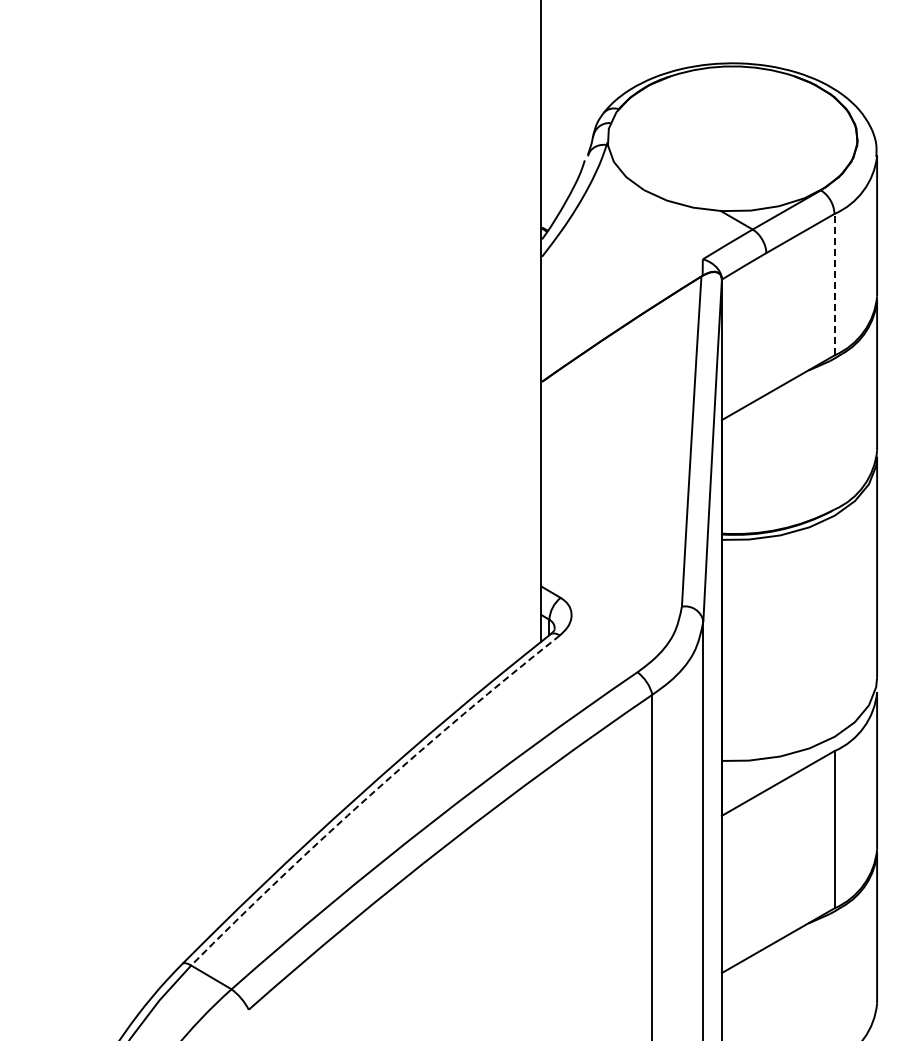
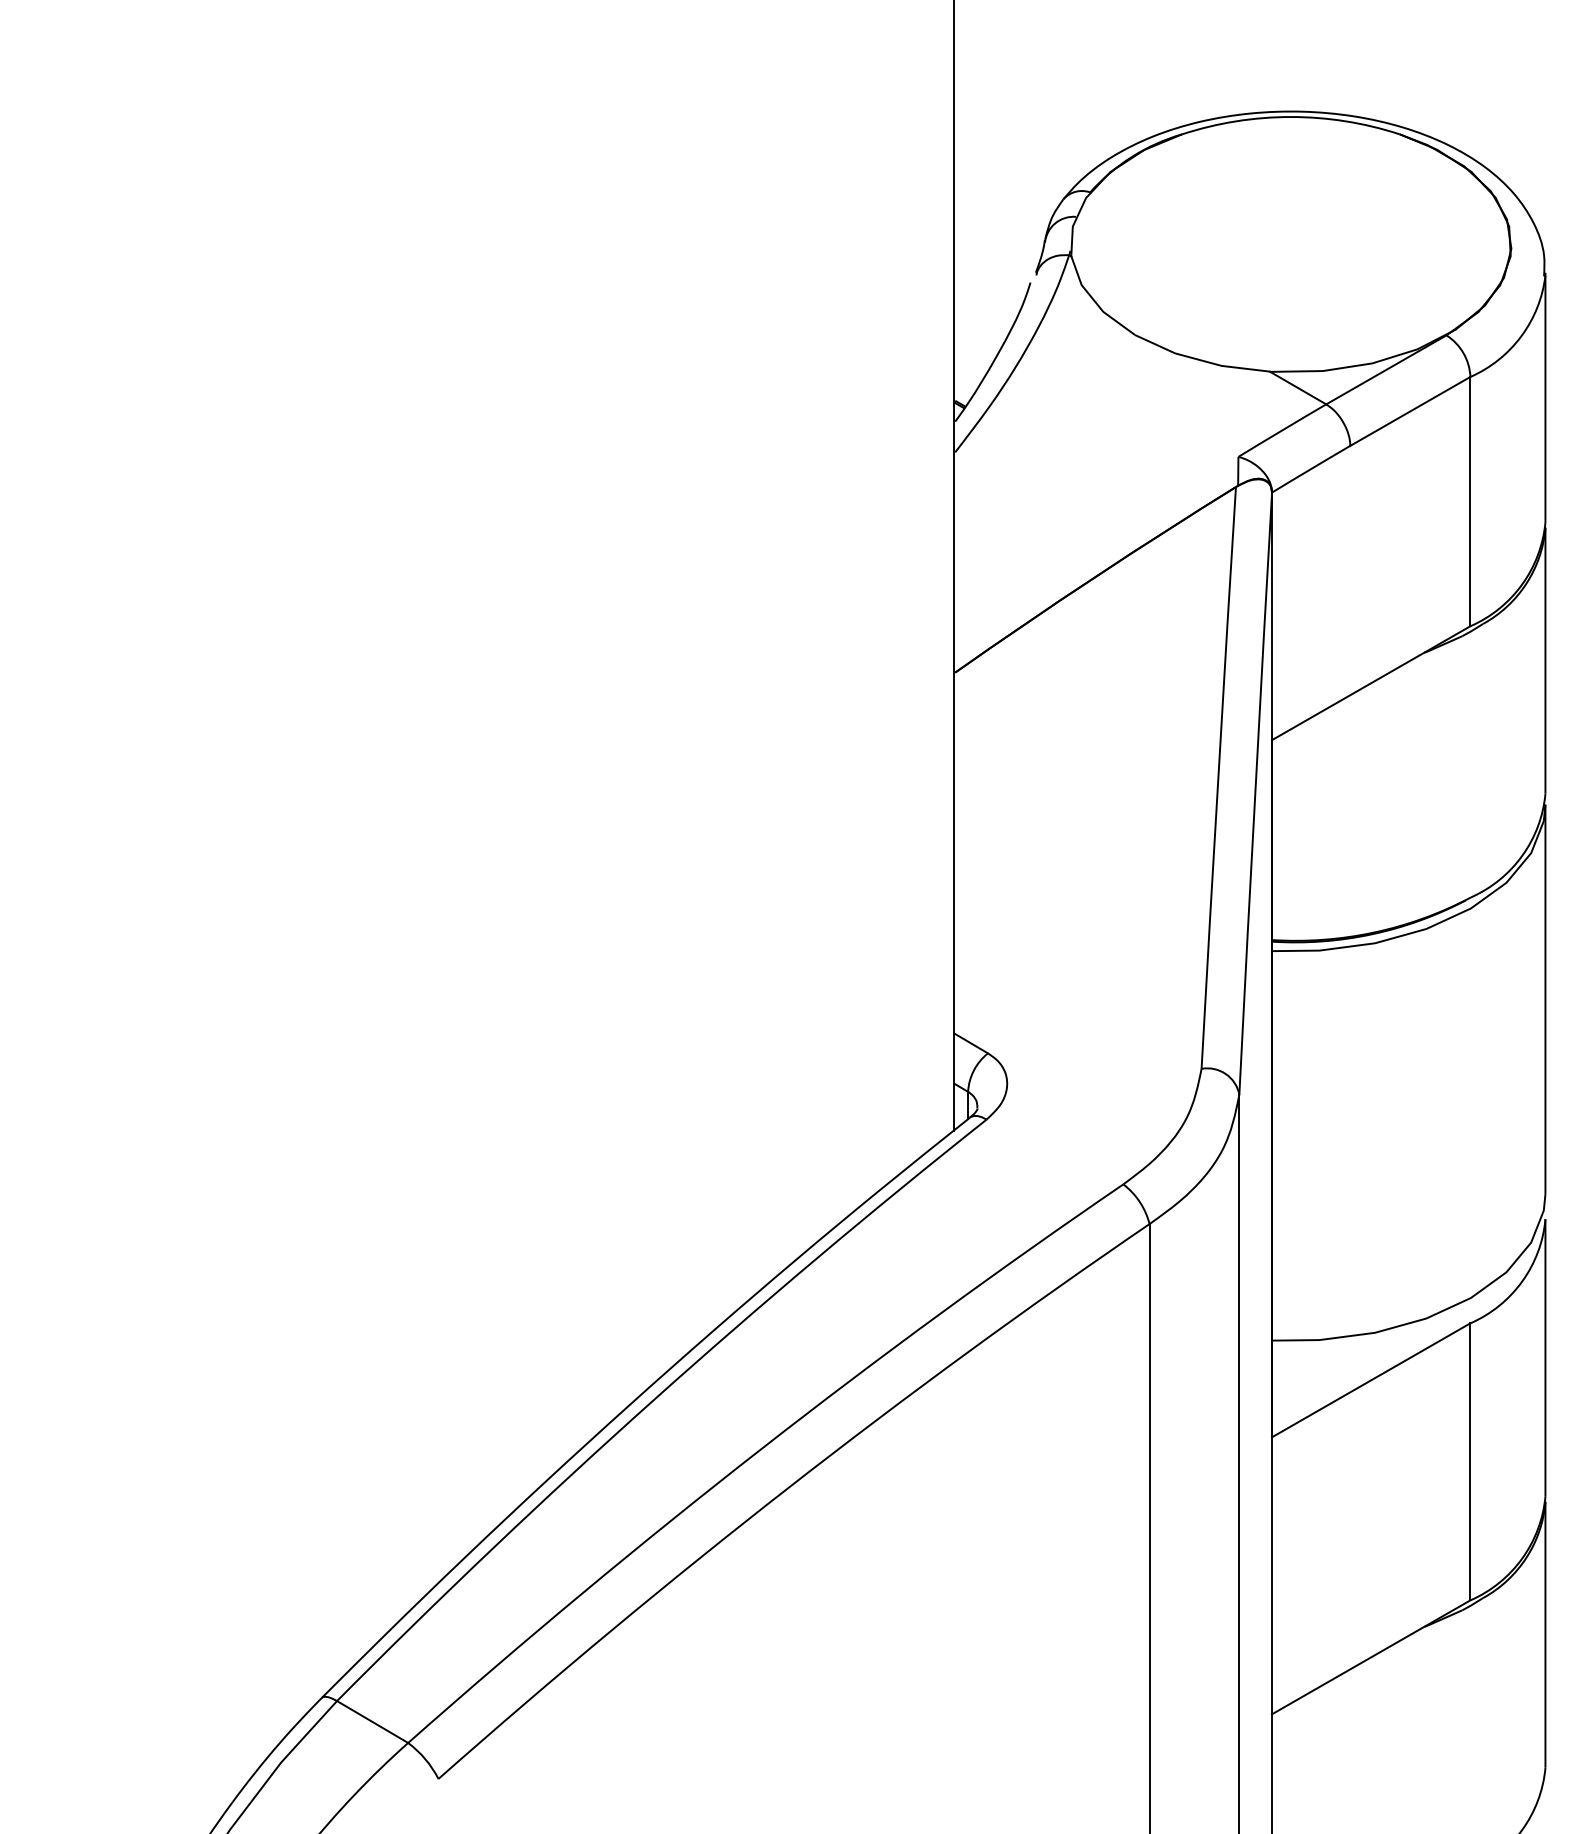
line: (834, 284) -> (1470, 501), dashed -> solid
arc: (370, 795) -> (652, 1401), dashed -> solid

